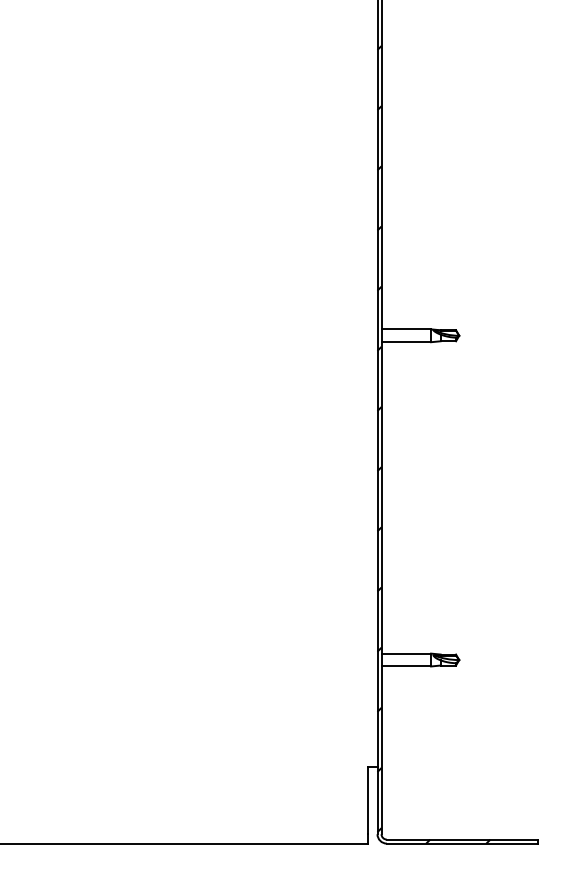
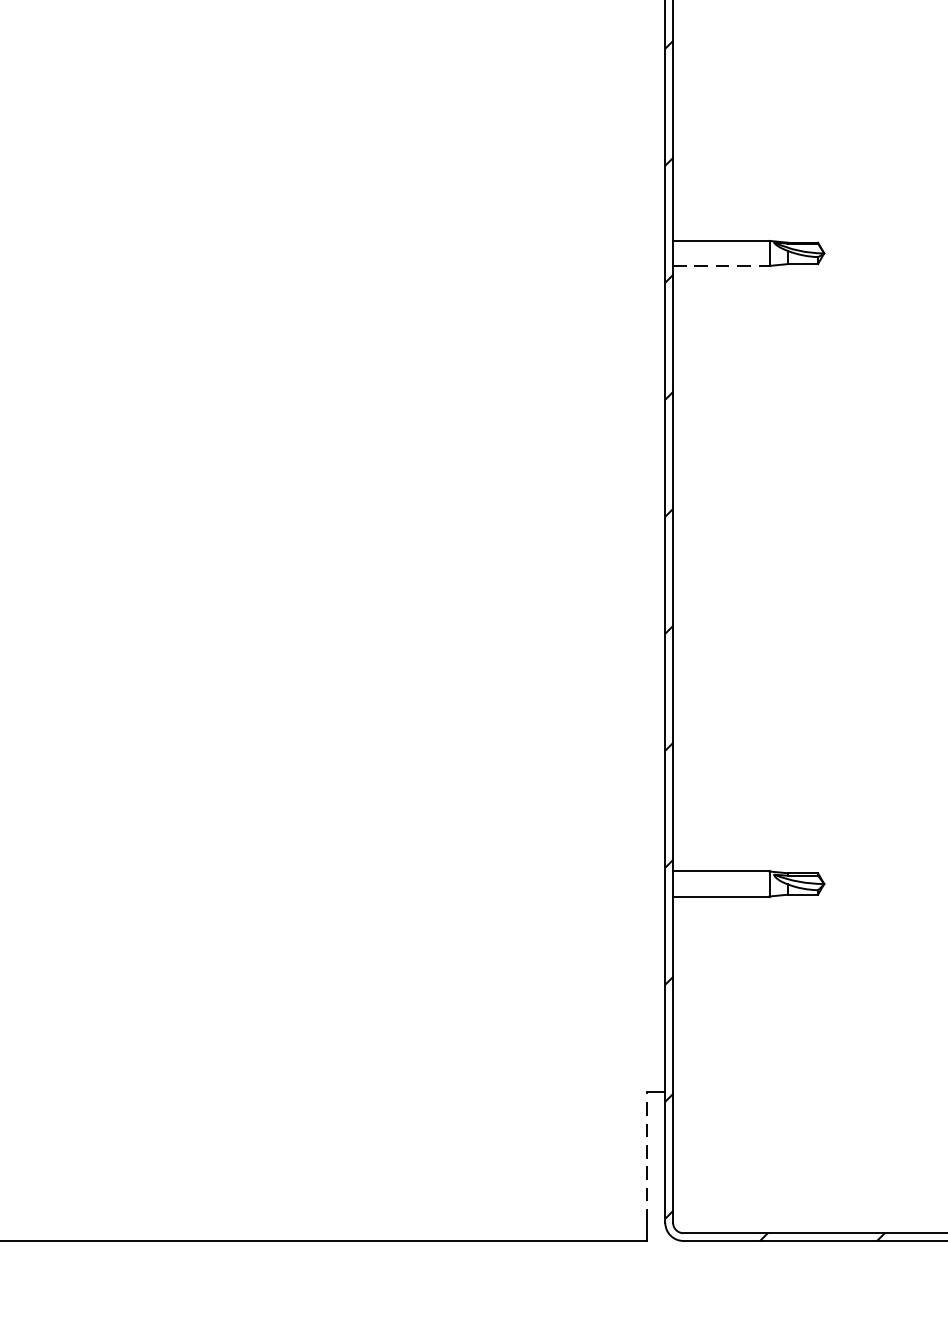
line: (406, 342) -> (721, 266), solid -> dashed
line: (368, 800) -> (647, 1157), solid -> dashed

